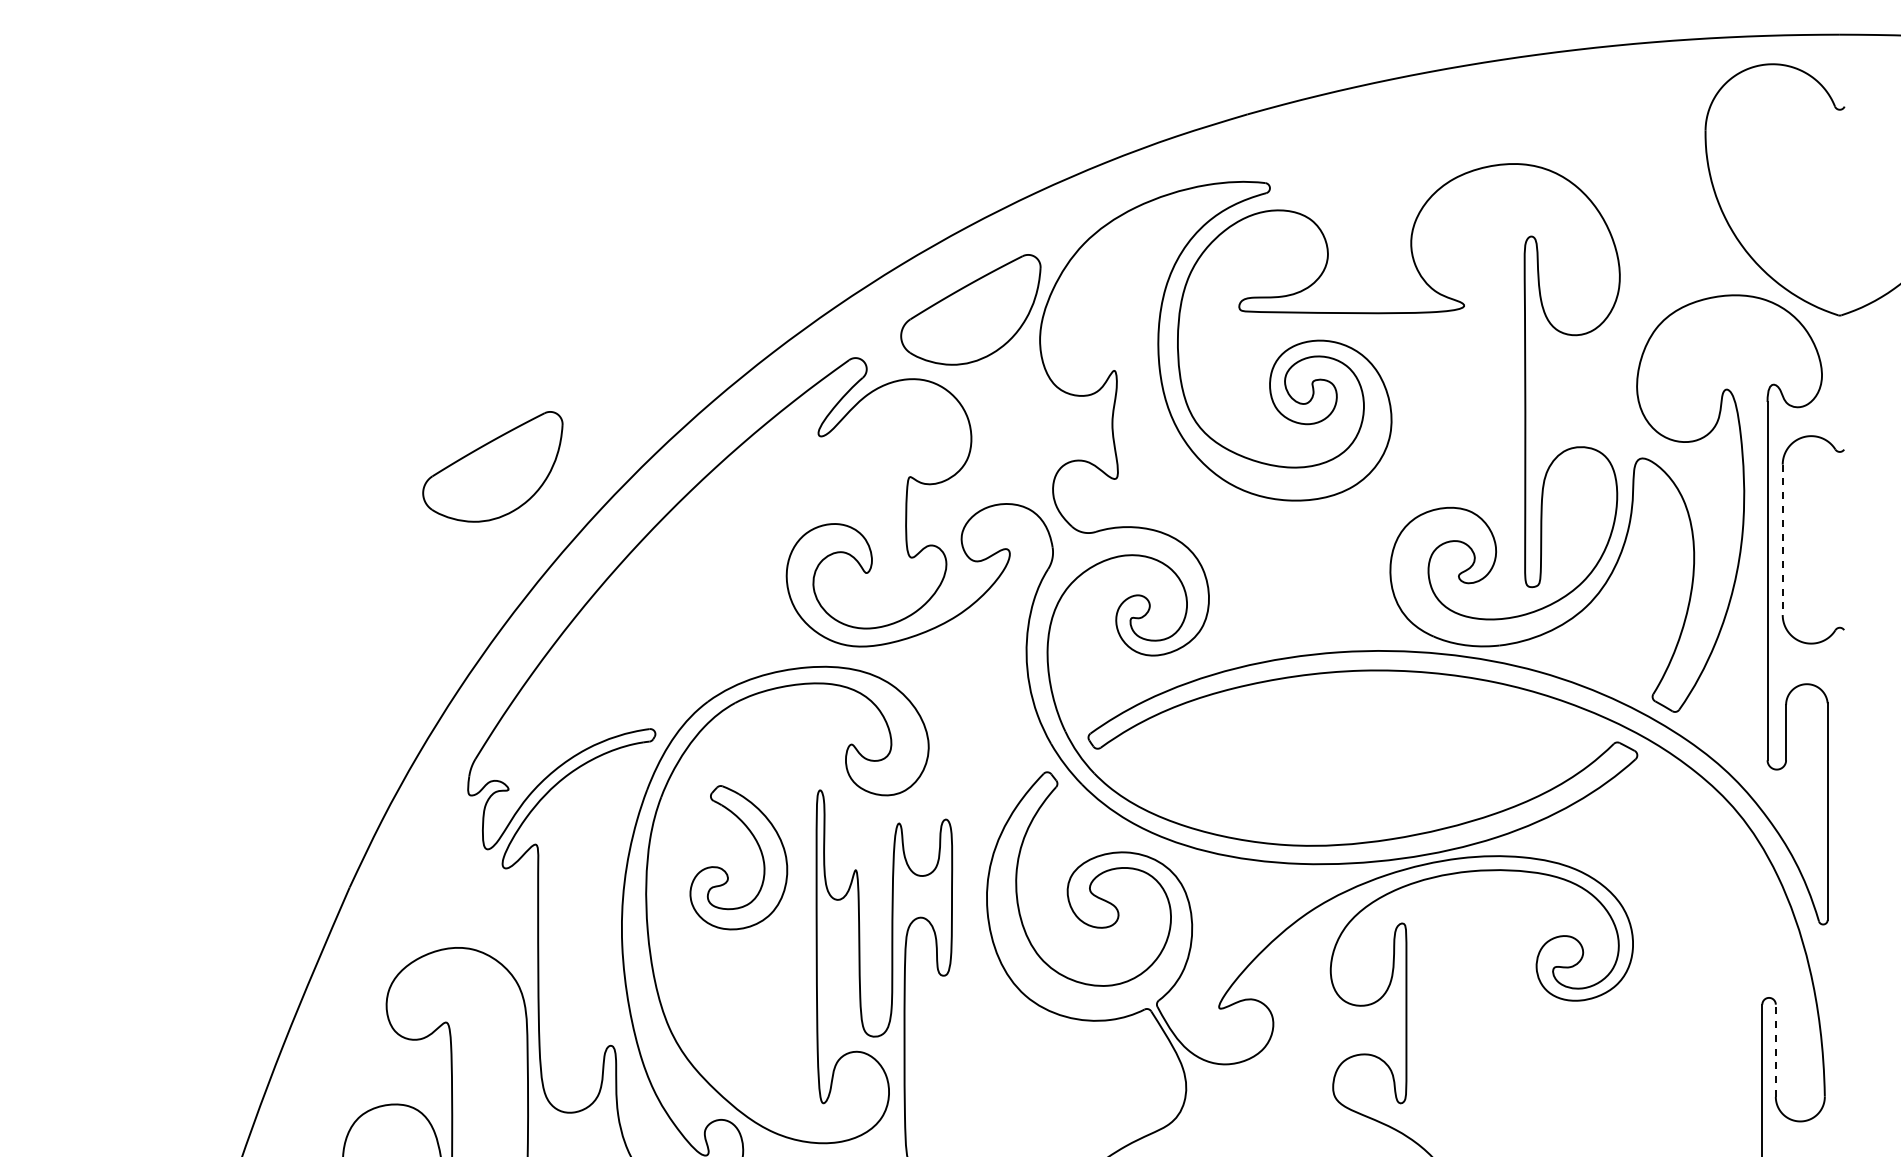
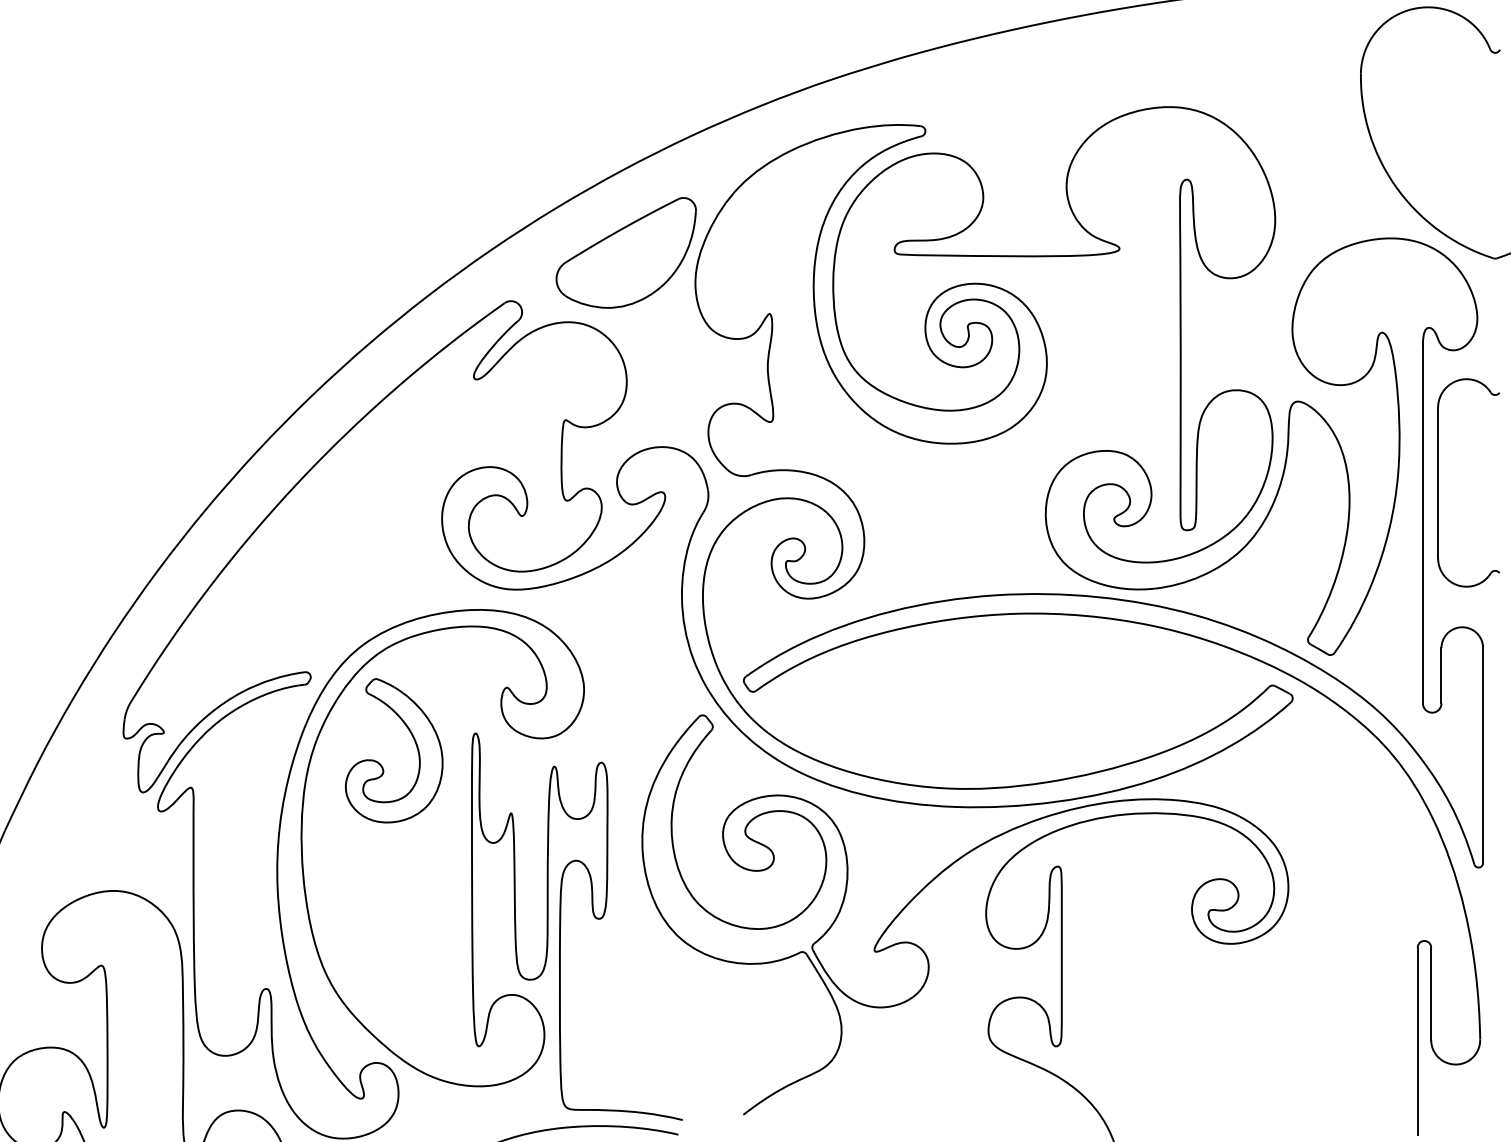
part: (492, 466) -> (147, 409), removed
line: (1782, 540) -> (1437, 483), dashed -> solid
part: (725, 870) -> (380, 763), moved
line: (1775, 1050) -> (1430, 993), dashed -> solid

